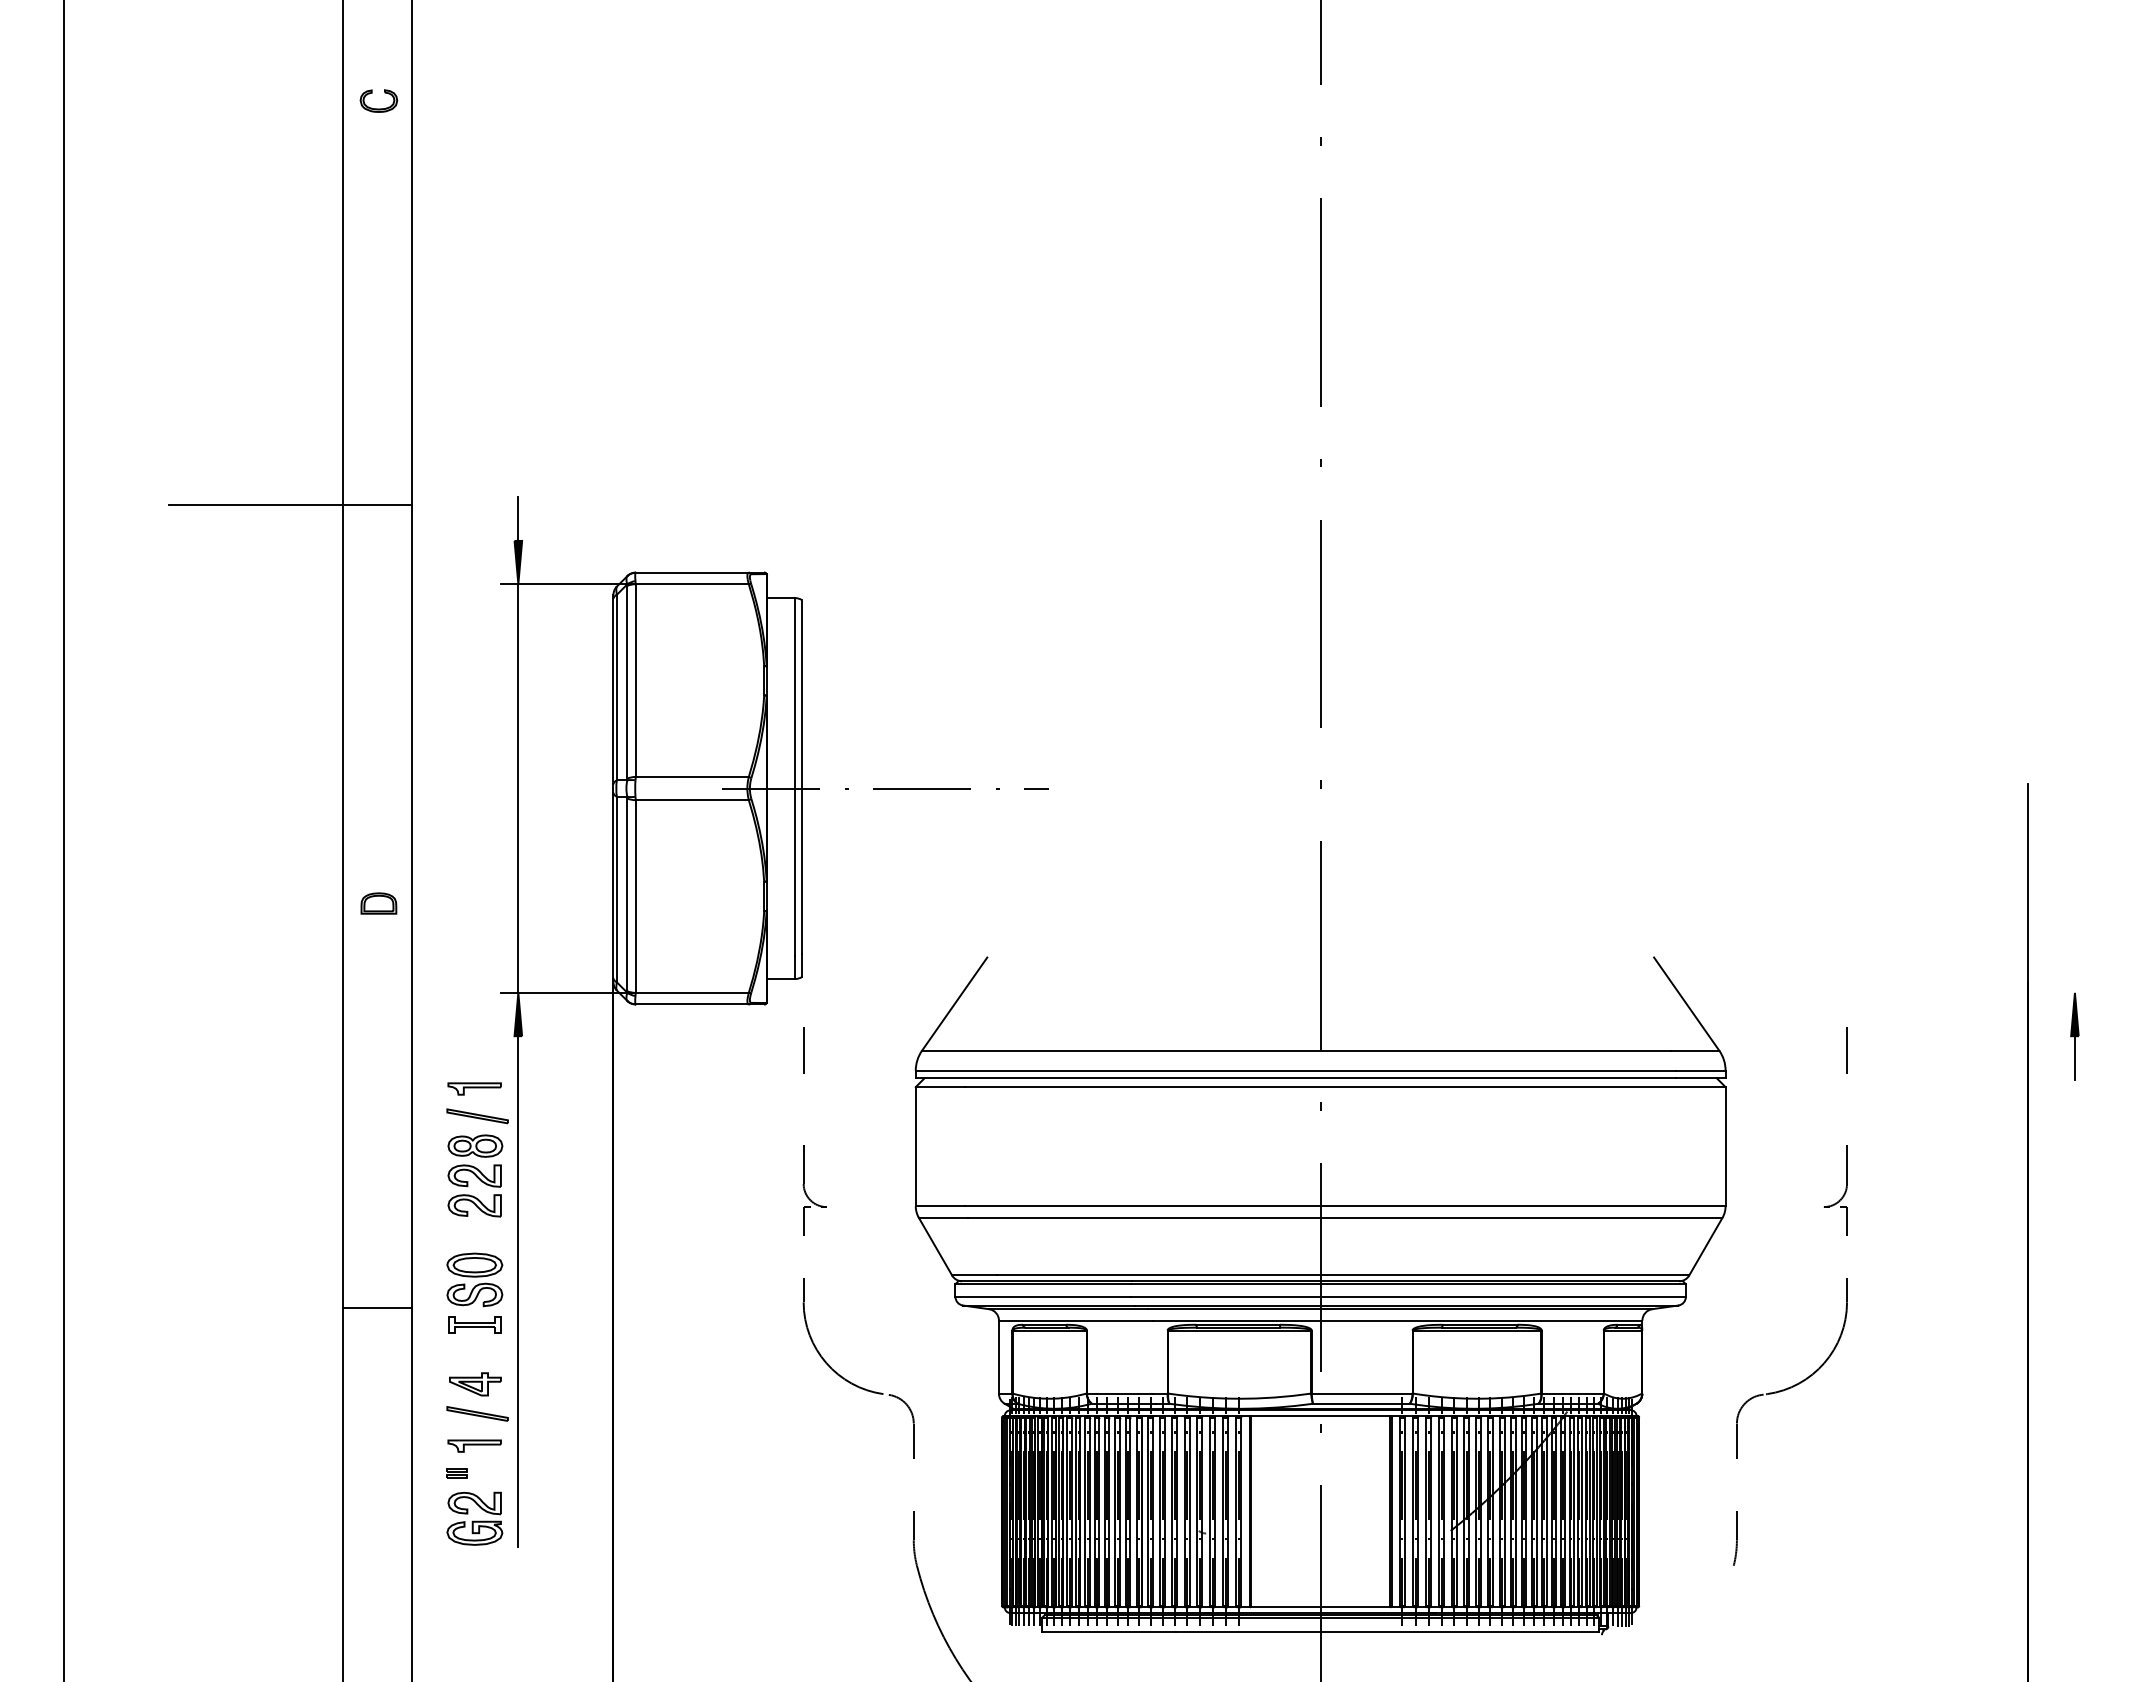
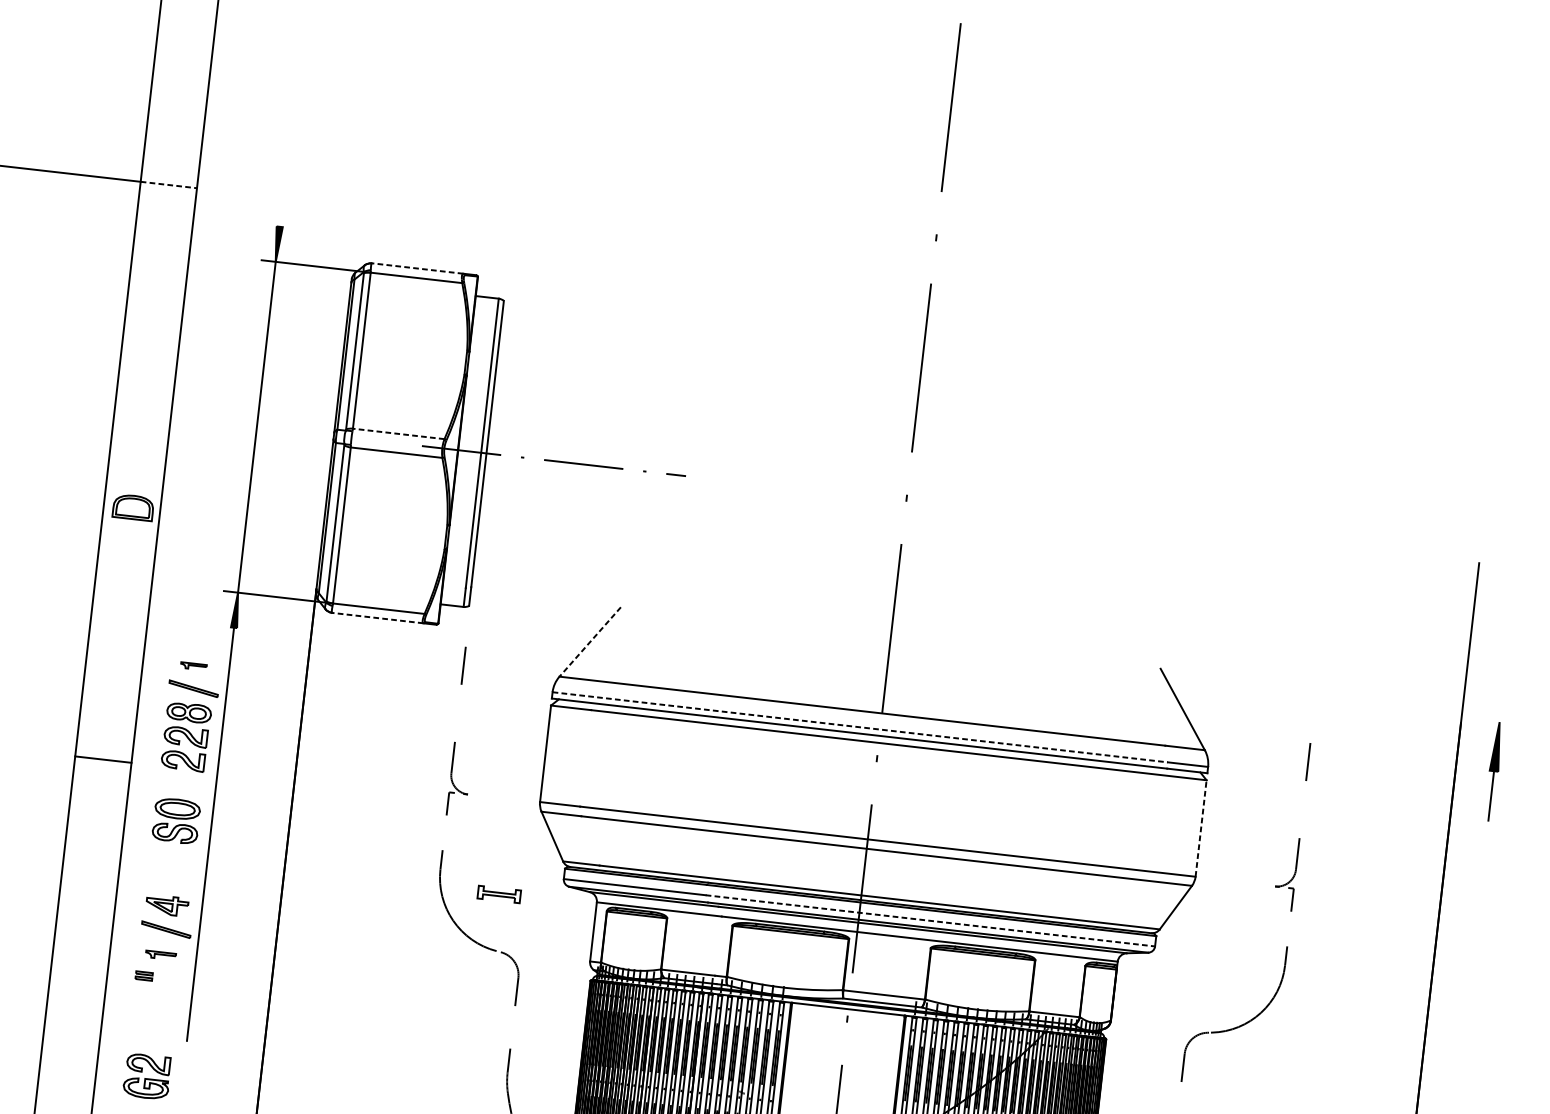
line: (377, 505) -> (168, 185), solid -> dashed
line: (518, 518) -> (281, 208), removed
line: (692, 572) -> (417, 268), solid -> dashed
line: (692, 776) -> (398, 433), solid -> dashed
part: (378, 903) -> (133, 507), size x1.4
line: (692, 1004) -> (377, 618), solid -> dashed
line: (954, 1004) -> (590, 642), solid -> dashed
part: (2074, 1036) -> (1493, 771), size x1.4
line: (1296, 1070) -> (860, 727), solid -> dashed
part: (474, 1088) -> (193, 666), size x0.6
line: (1725, 1146) -> (1201, 828), solid -> dashed
line: (1408, 1296) -> (930, 920), solid -> dashed
line: (377, 1308) -> (103, 759), moved
part: (474, 1324) -> (499, 894), moved
part: (474, 1445) -> (160, 954), size x0.7
part: (474, 1518) -> (146, 1076), moved

